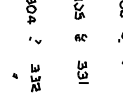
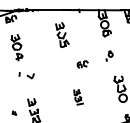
part: (80, 37) -> (82, 64), moved
part: (35, 40) -> (26, 75), size x1.4
part: (83, 72) -> (78, 97), size x0.7

